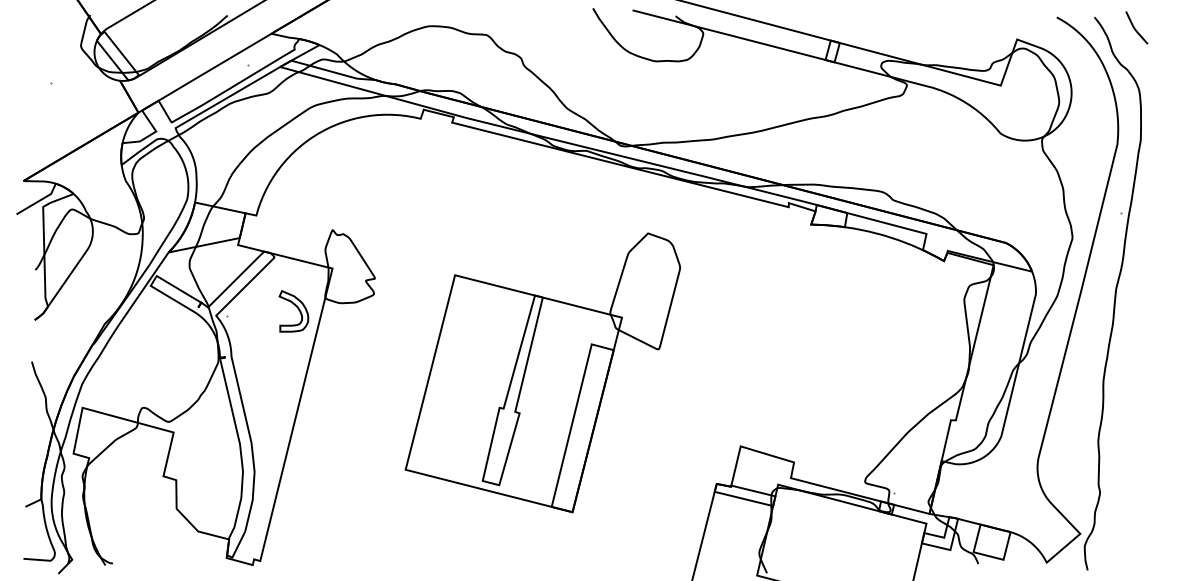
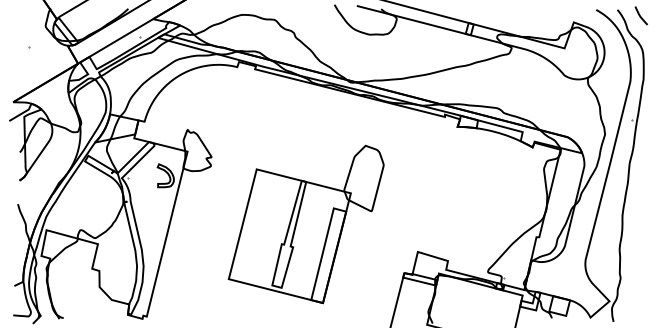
part: (541, 372) -> (305, 224), moved

